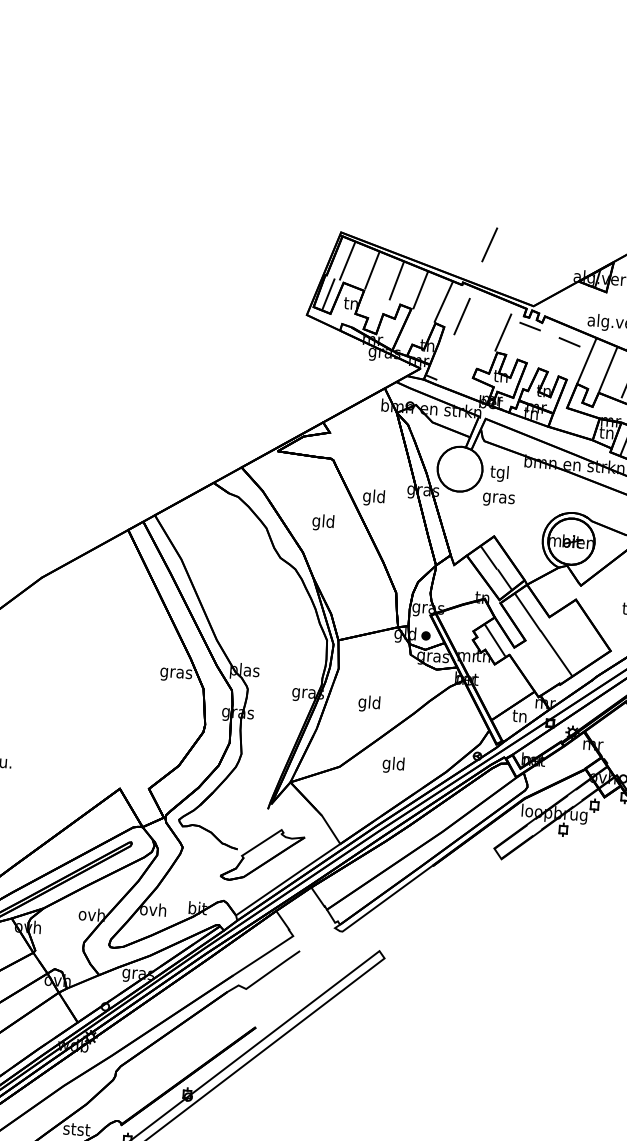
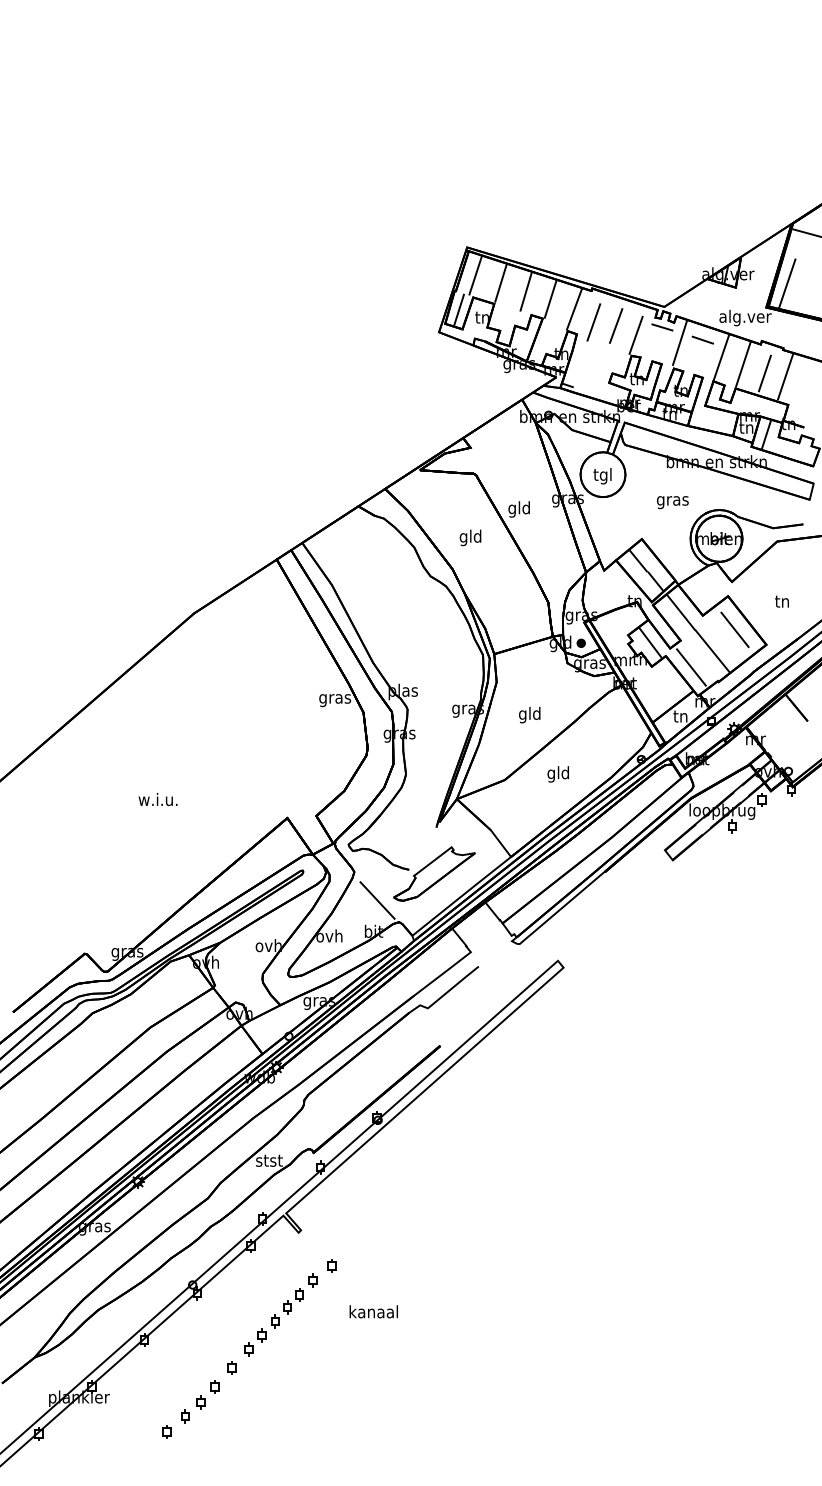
line: (490, 244) -> (616, 325), moved
line: (546, 342) -> (679, 342), added
text: (499, 473) -> (602, 476), moved
text: (498, 499) -> (672, 502), moved
line: (579, 633) -> (734, 629), added
line: (534, 668) -> (691, 667), added
line: (203, 877) -> (377, 900), added

